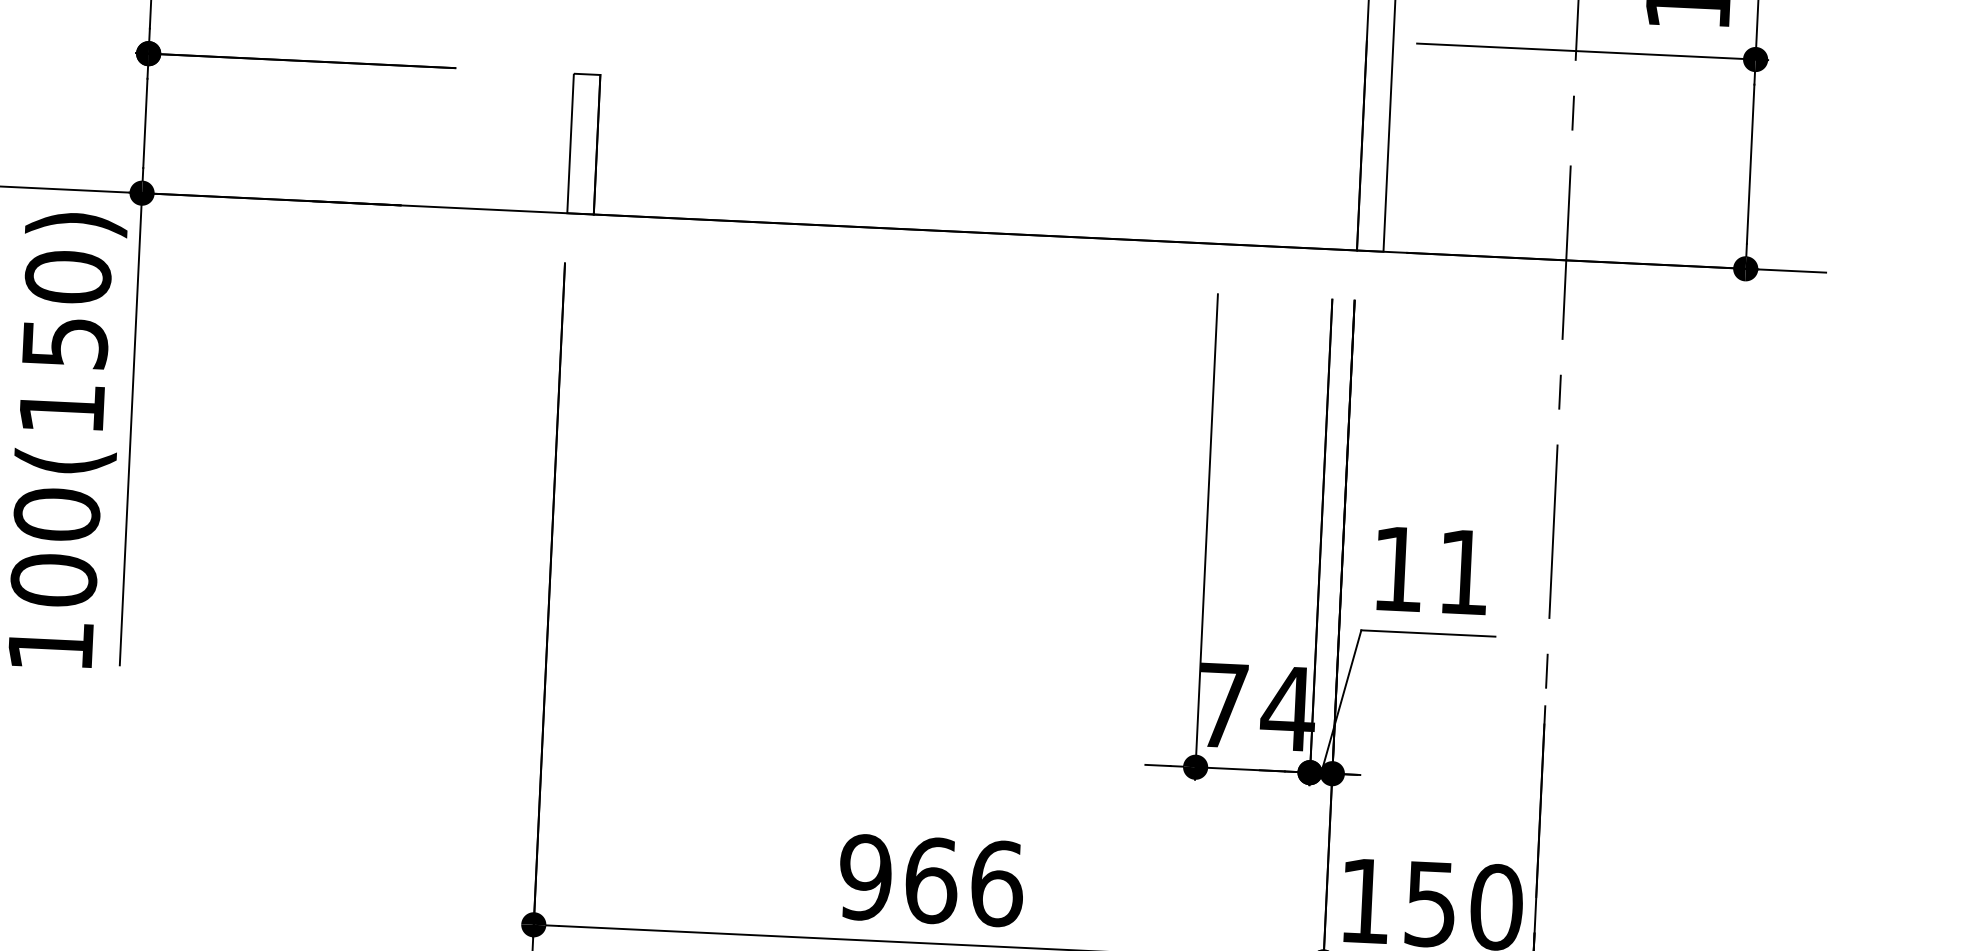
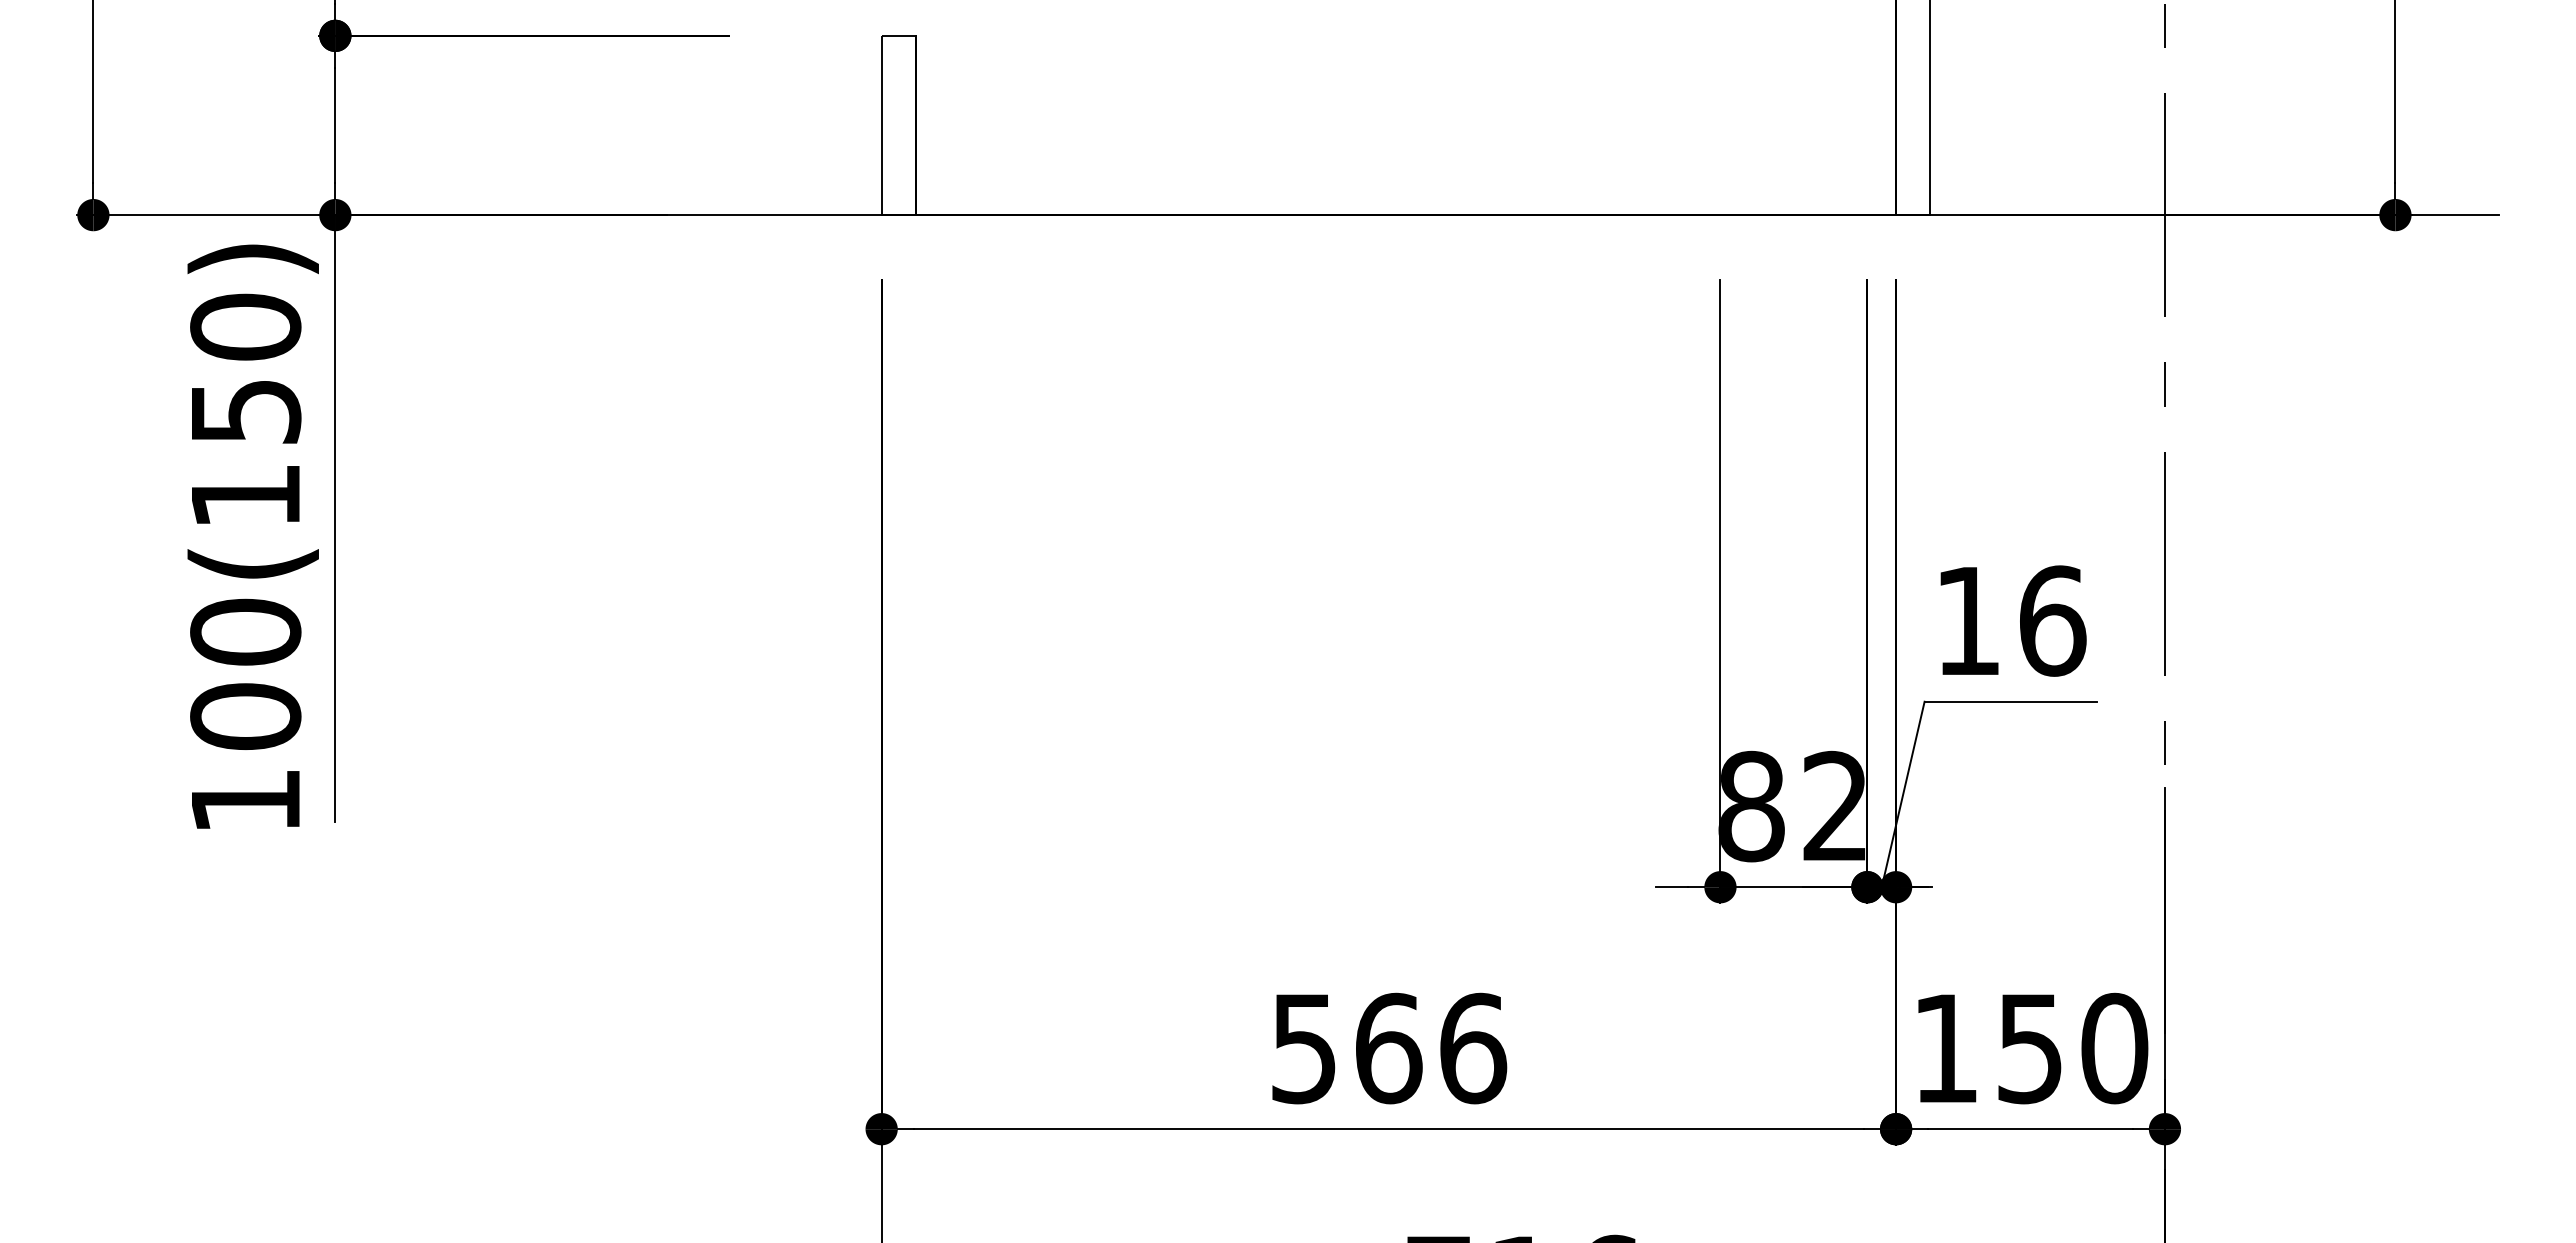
text: (1464, 571) -> (2053, 620), 11 -> 16
text: (1256, 707) -> (1794, 806), 74 -> 82
text: (865, 877) -> (1303, 1048), 966 -> 566

